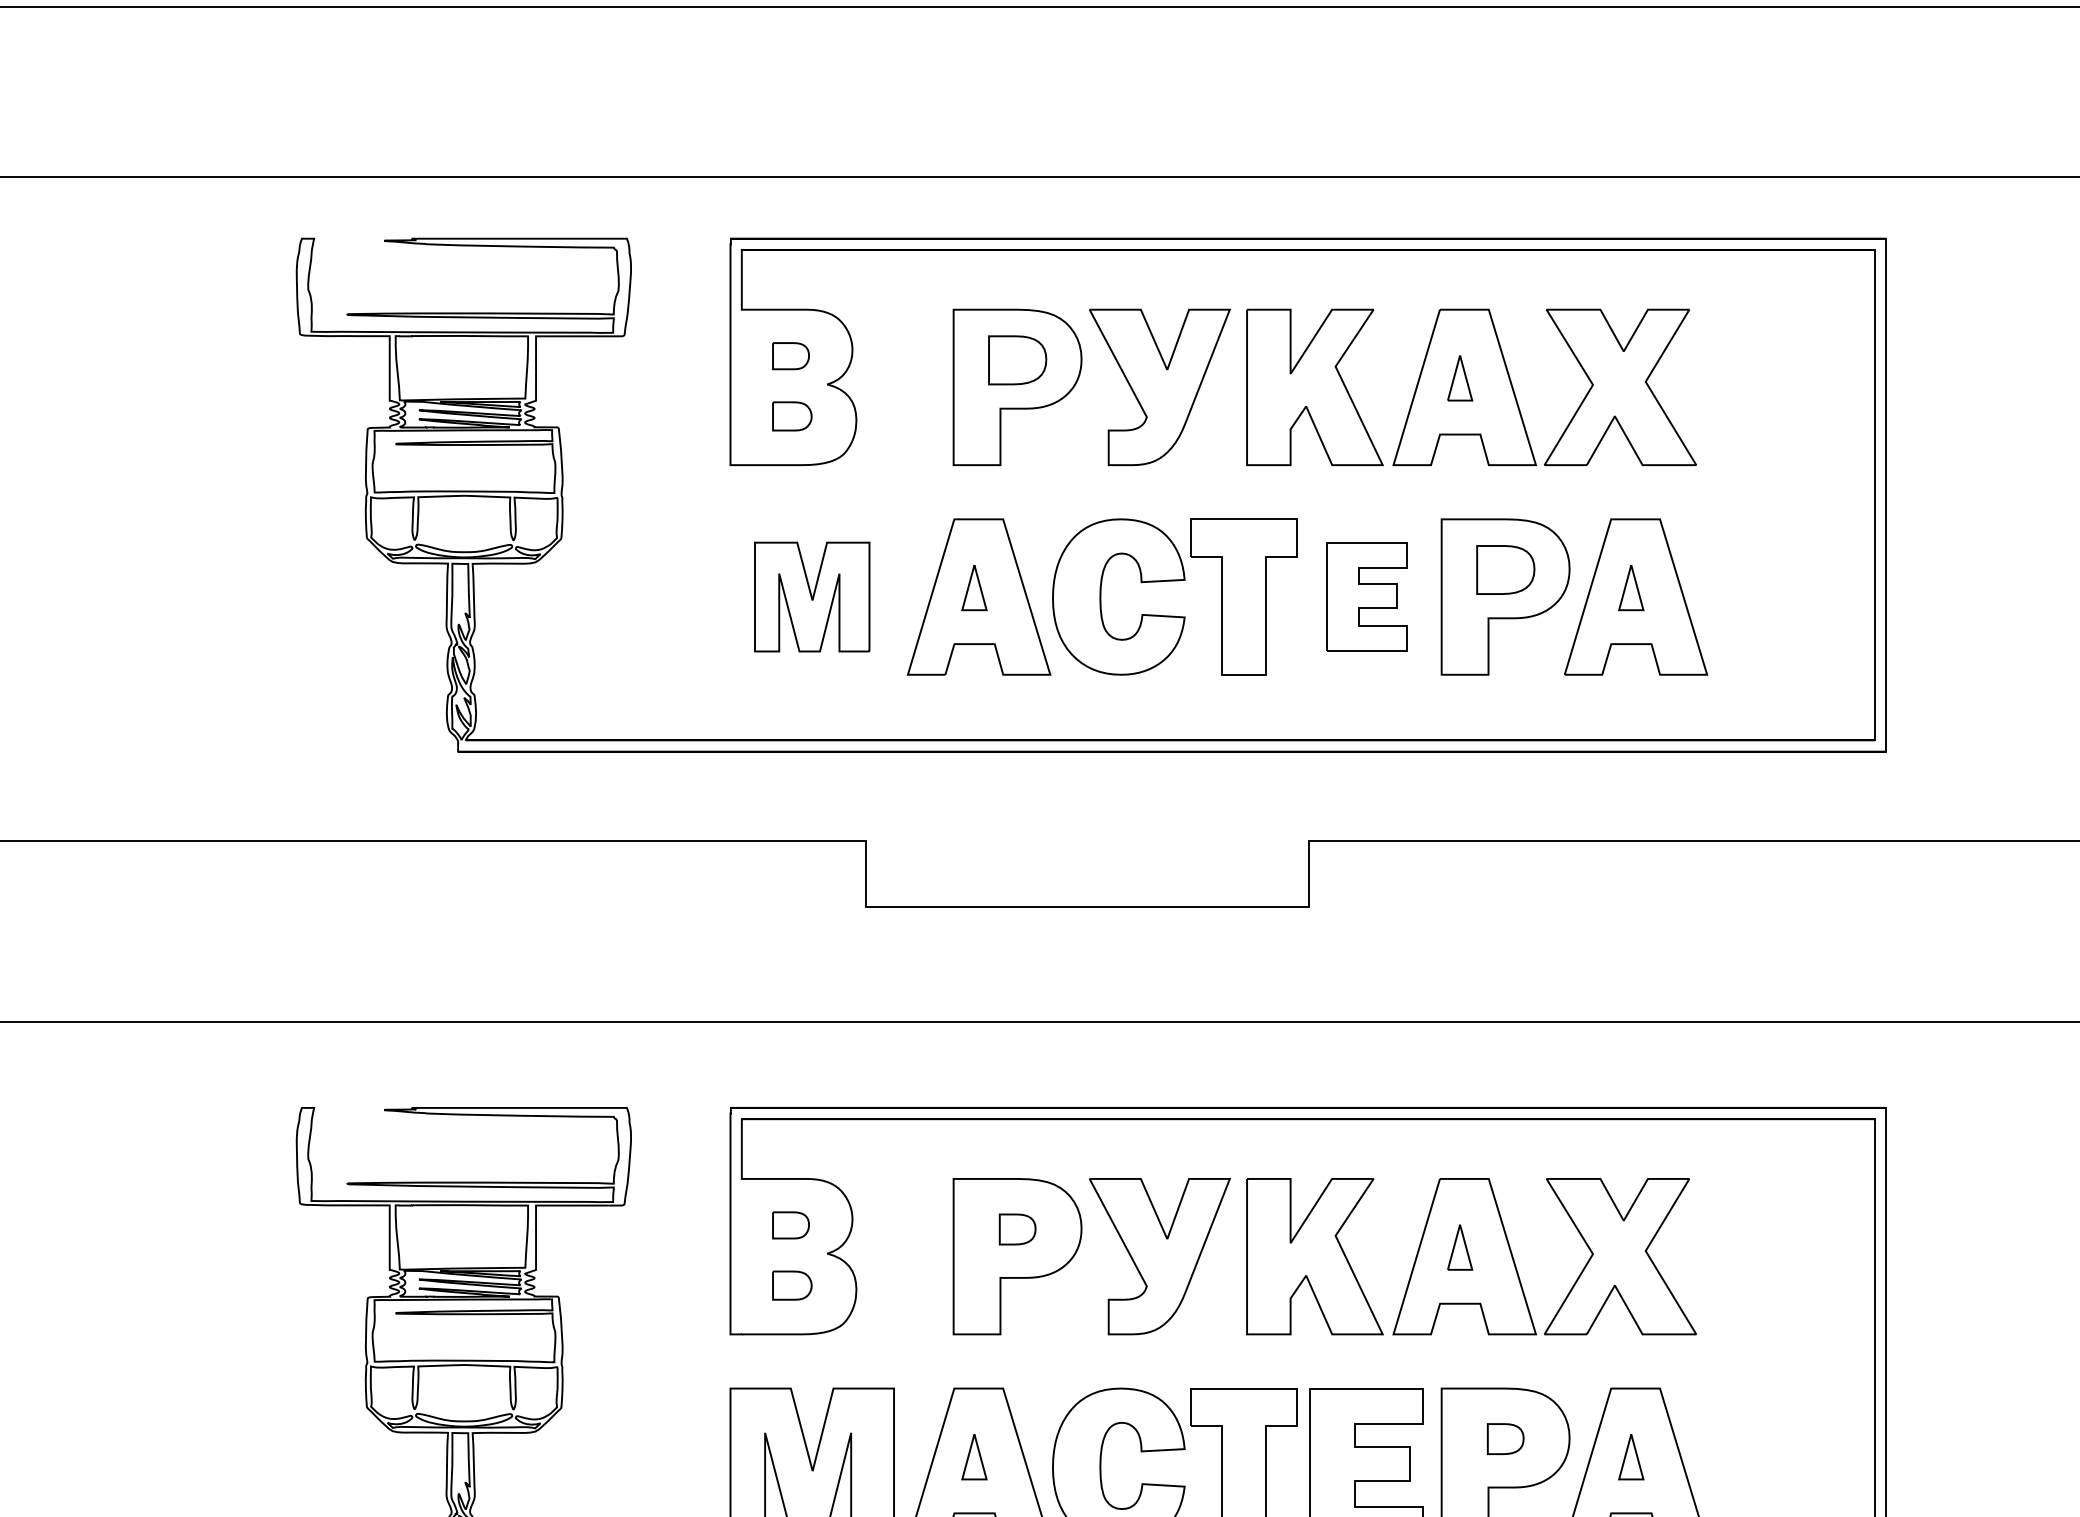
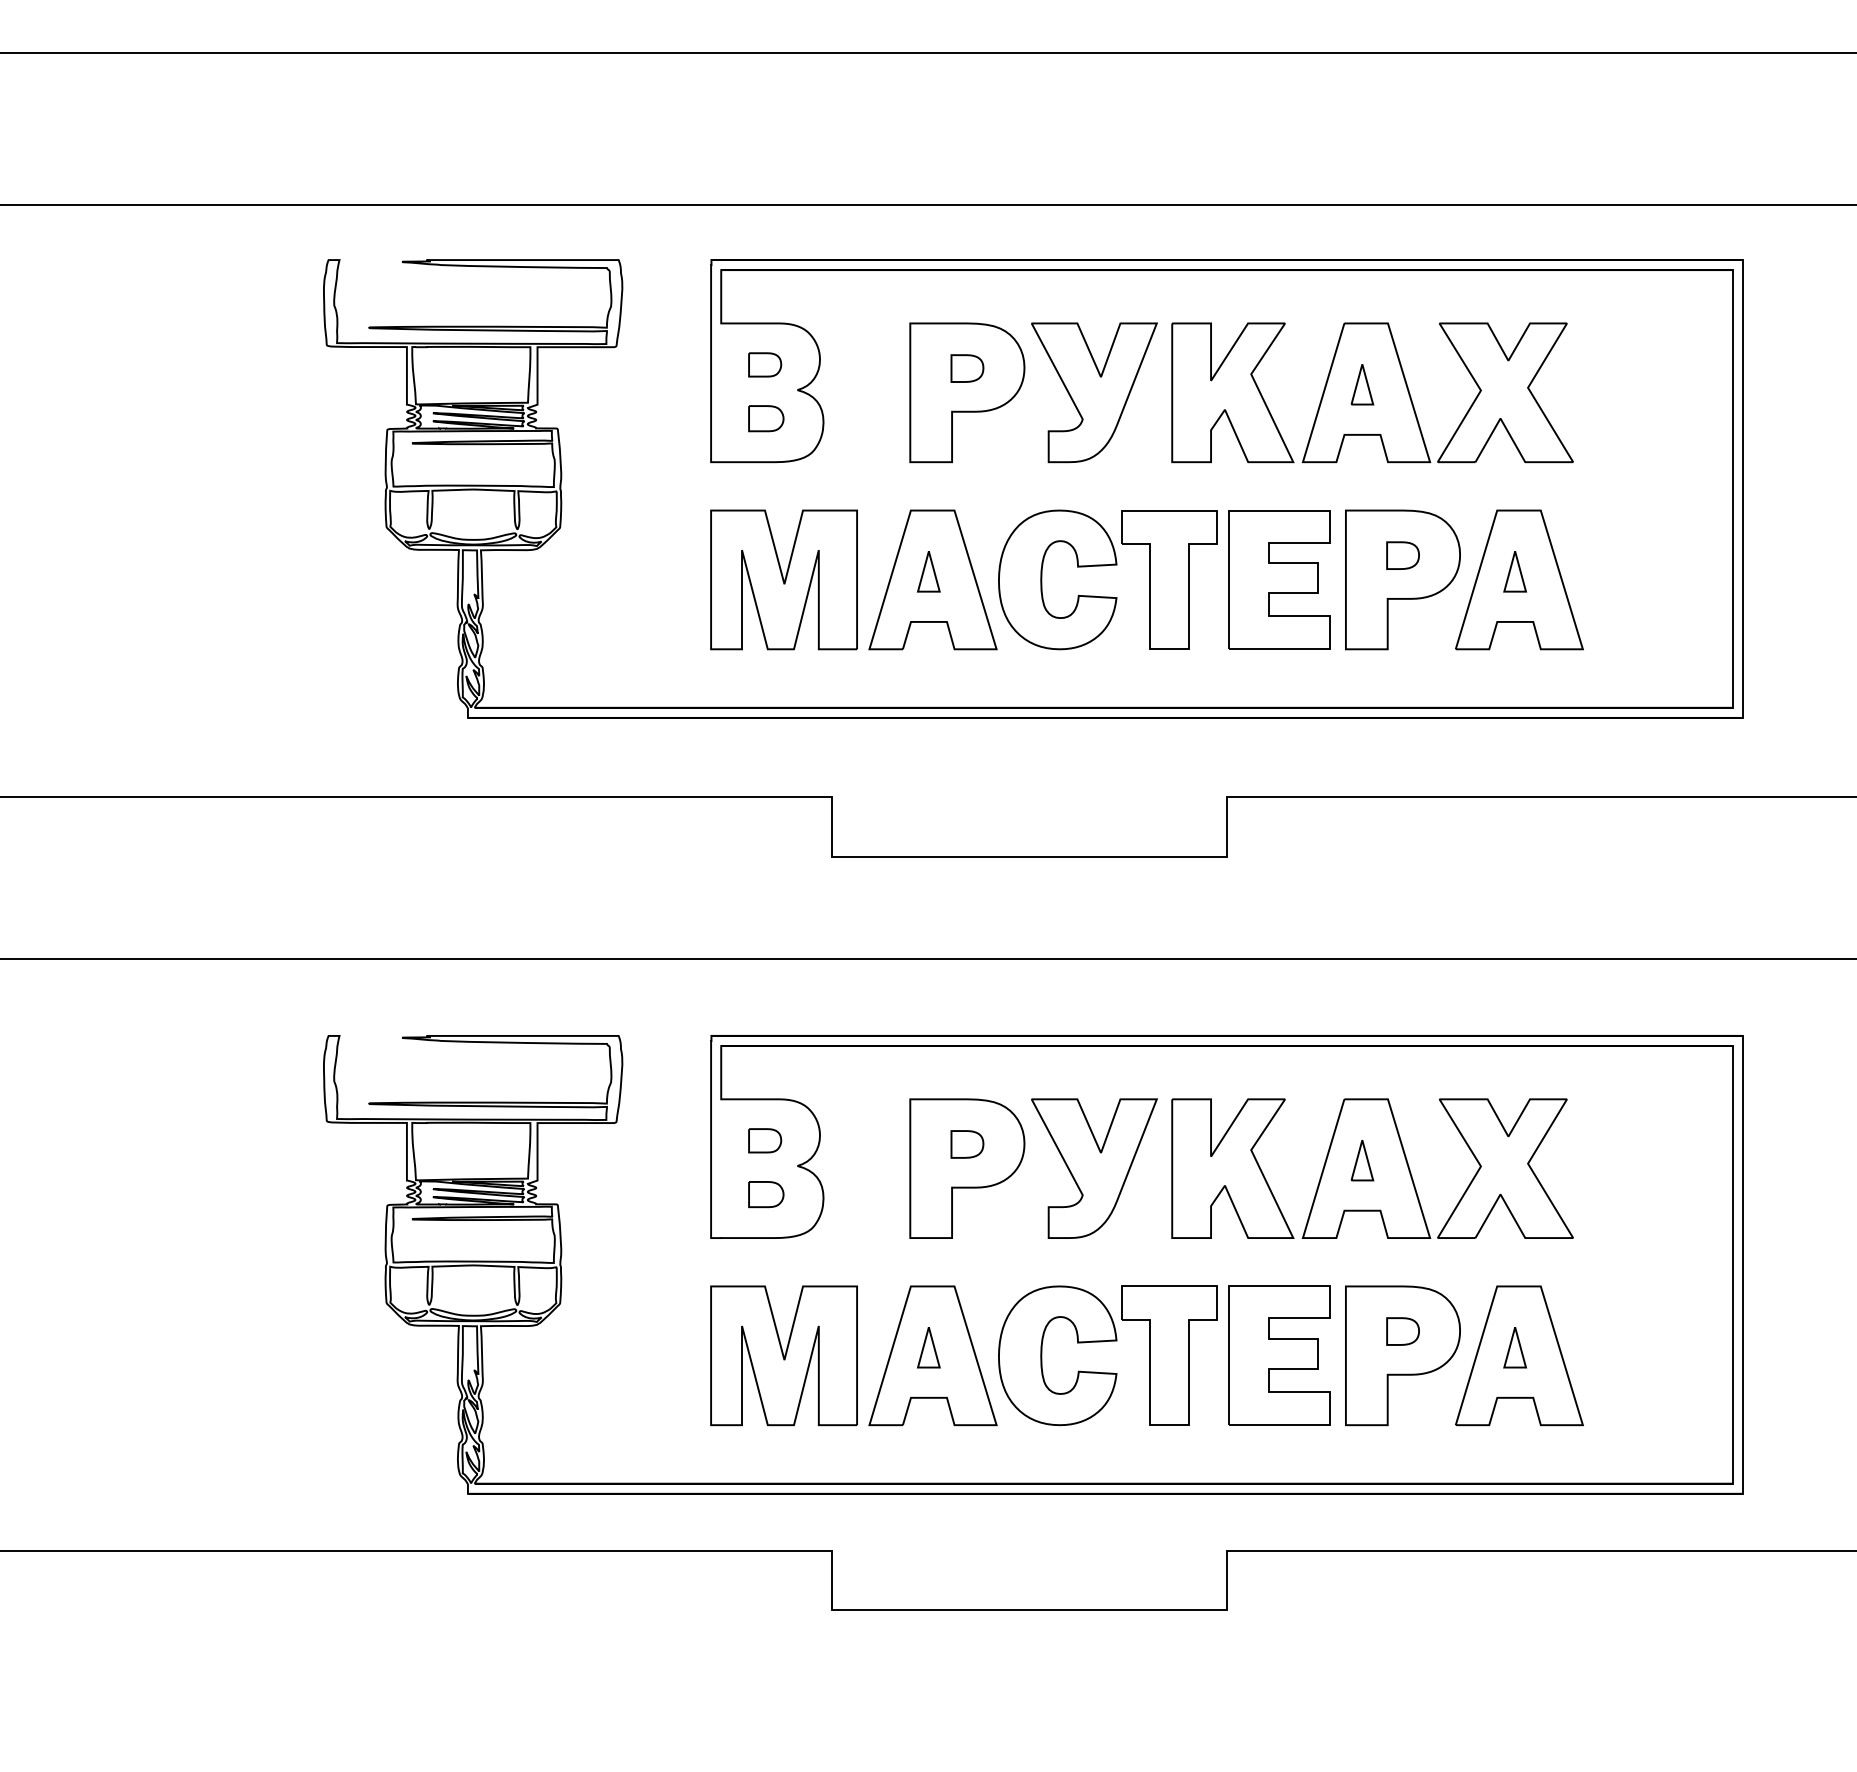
part: (1017, 360) -> (967, 368), size x0.62
part: (1505, 569) -> (1402, 555), size x0.62
part: (811, 596) -> (783, 579), size x1.43
part: (1367, 596) -> (1279, 579), size x1.43

